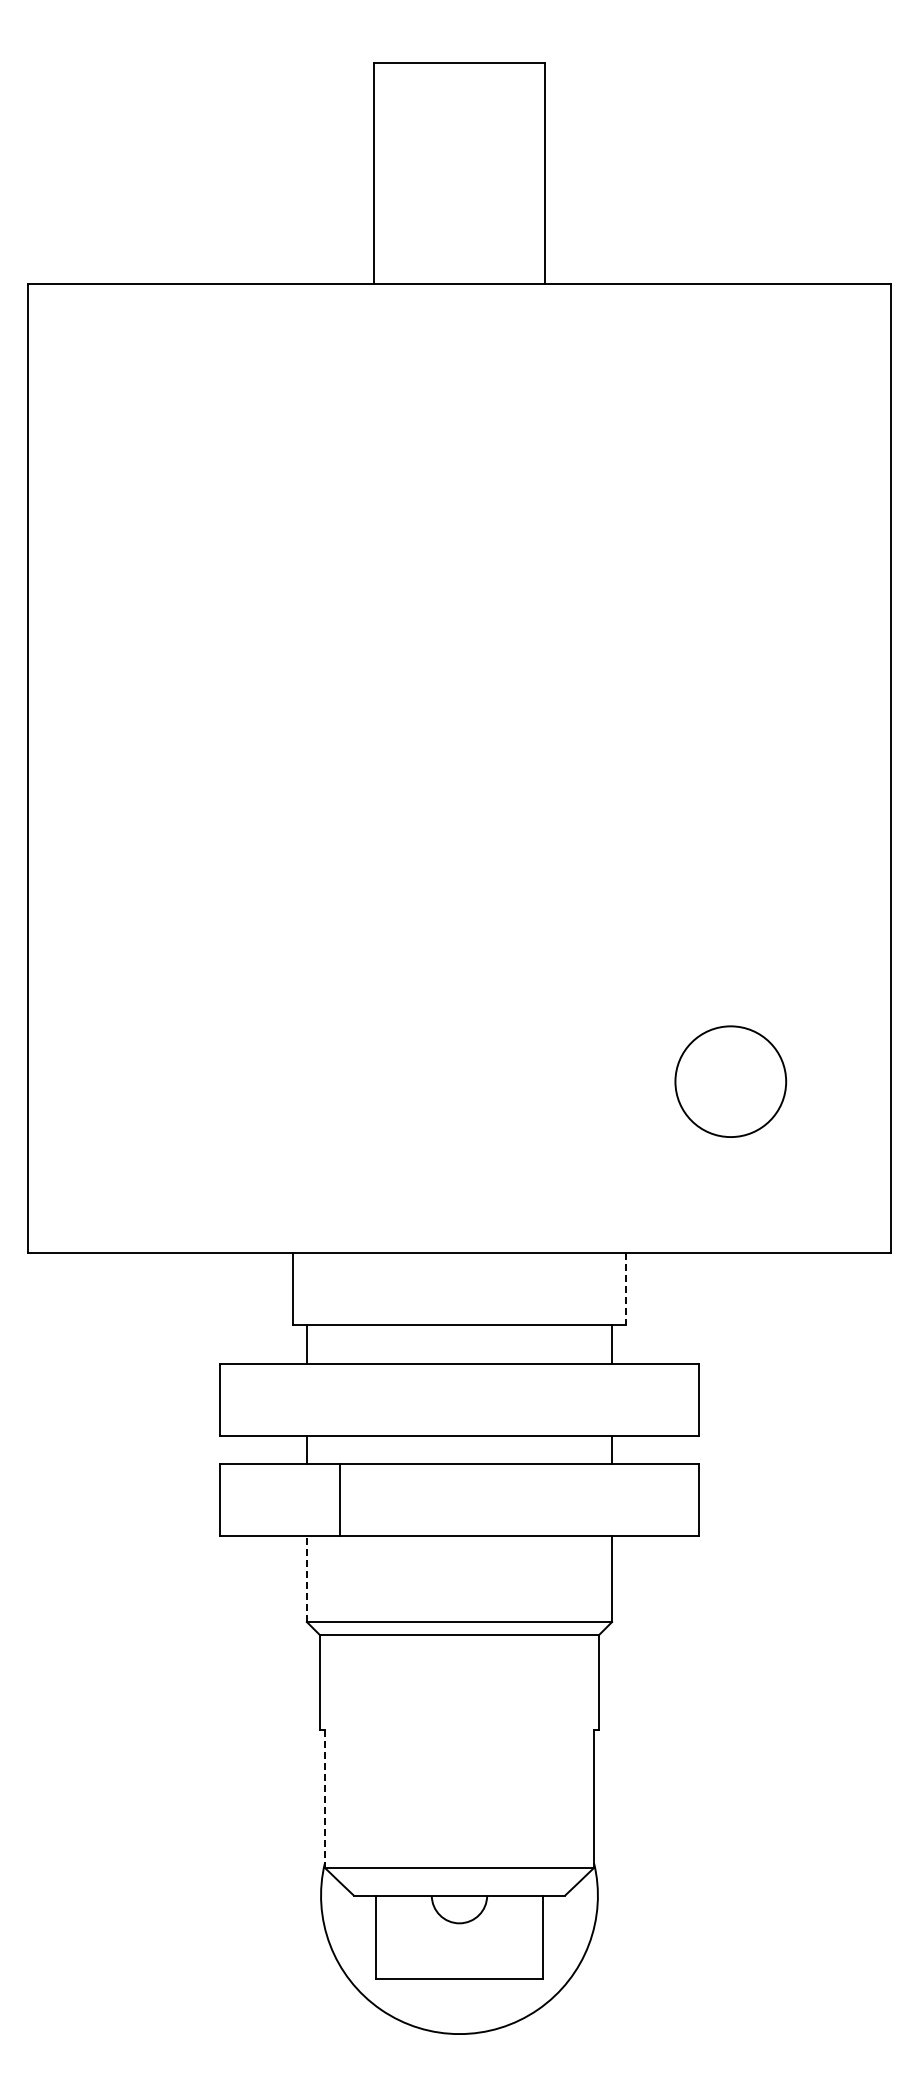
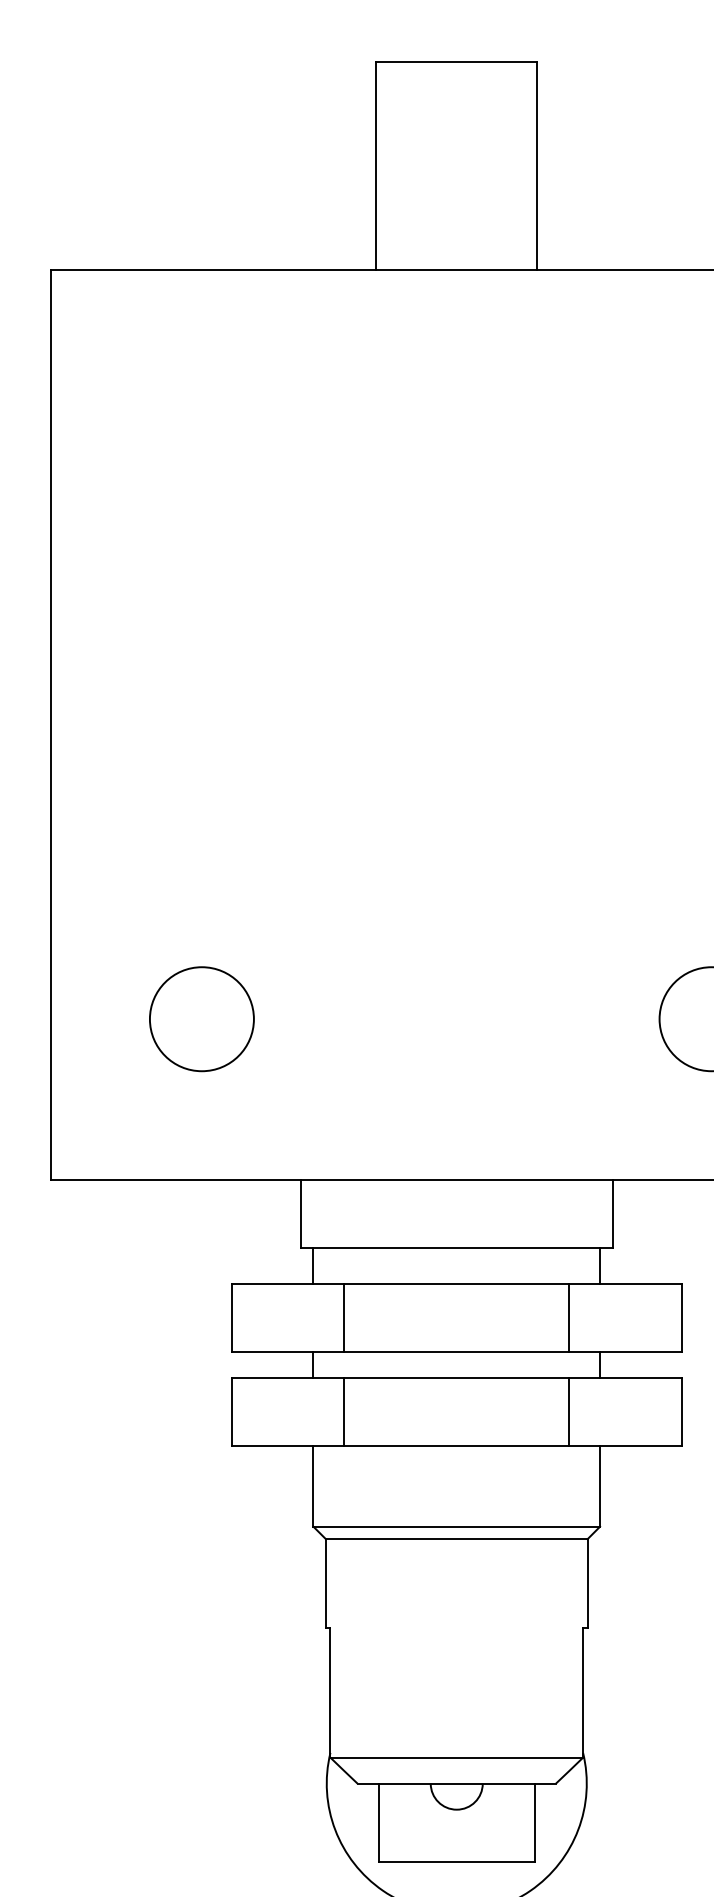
circle: (187, 1081) -> (201, 1019), added
line: (625, 1289) -> (612, 1214), dashed -> solid
line: (339, 1400) -> (344, 1318), added
line: (579, 1400) -> (569, 1318), added
line: (579, 1499) -> (569, 1411), added
line: (306, 1578) -> (313, 1485), dashed -> solid
line: (325, 1799) -> (330, 1693), dashed -> solid

